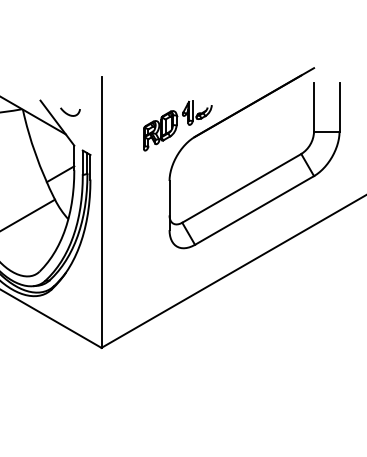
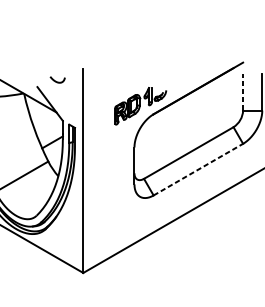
line: (314, 107) -> (243, 92), solid -> dashed
curve: (68, 113) -> (56, 80), moved
line: (254, 210) -> (198, 169), solid -> dashed

